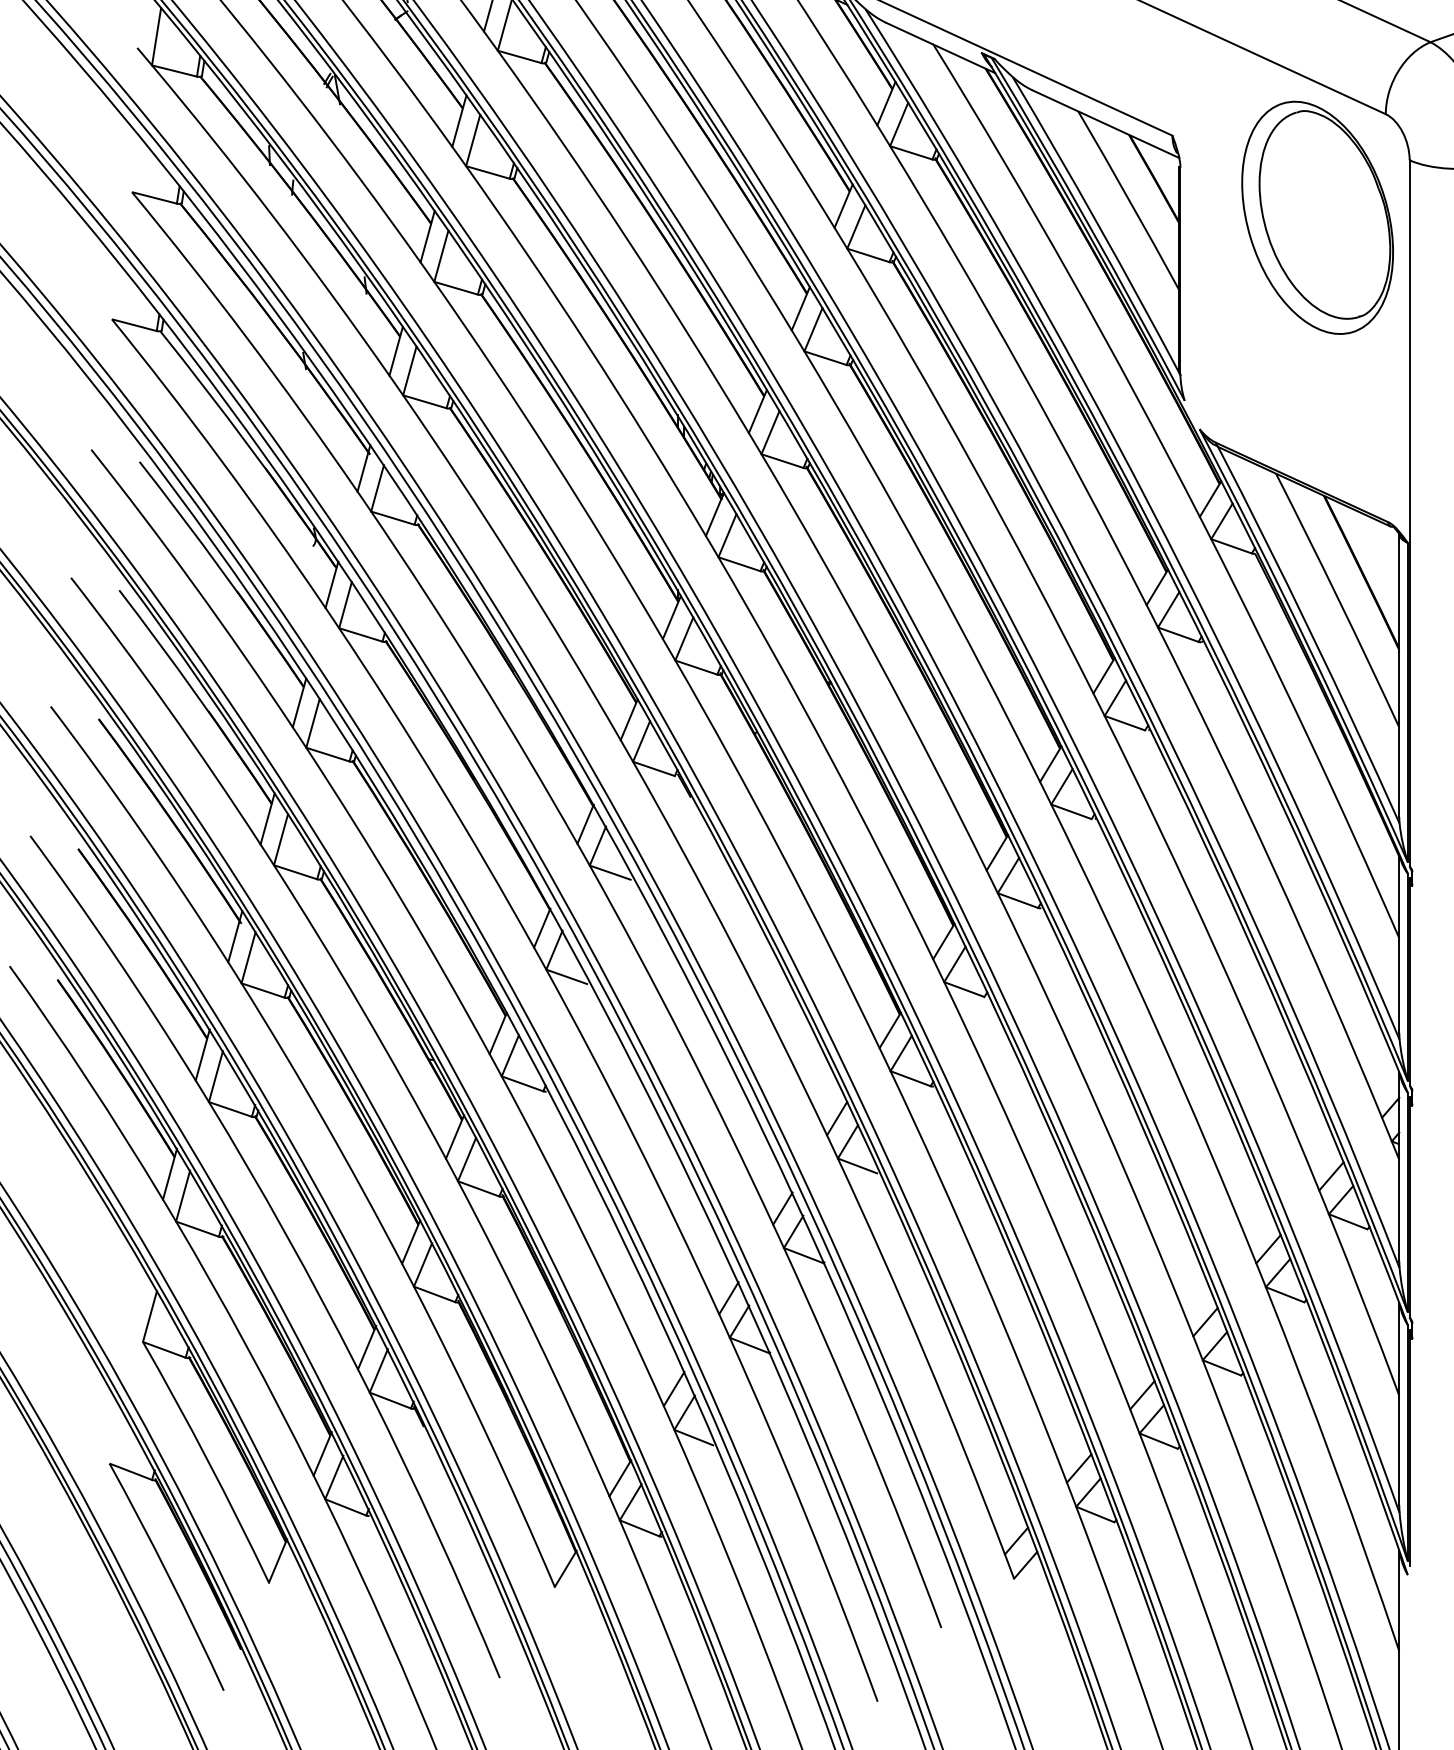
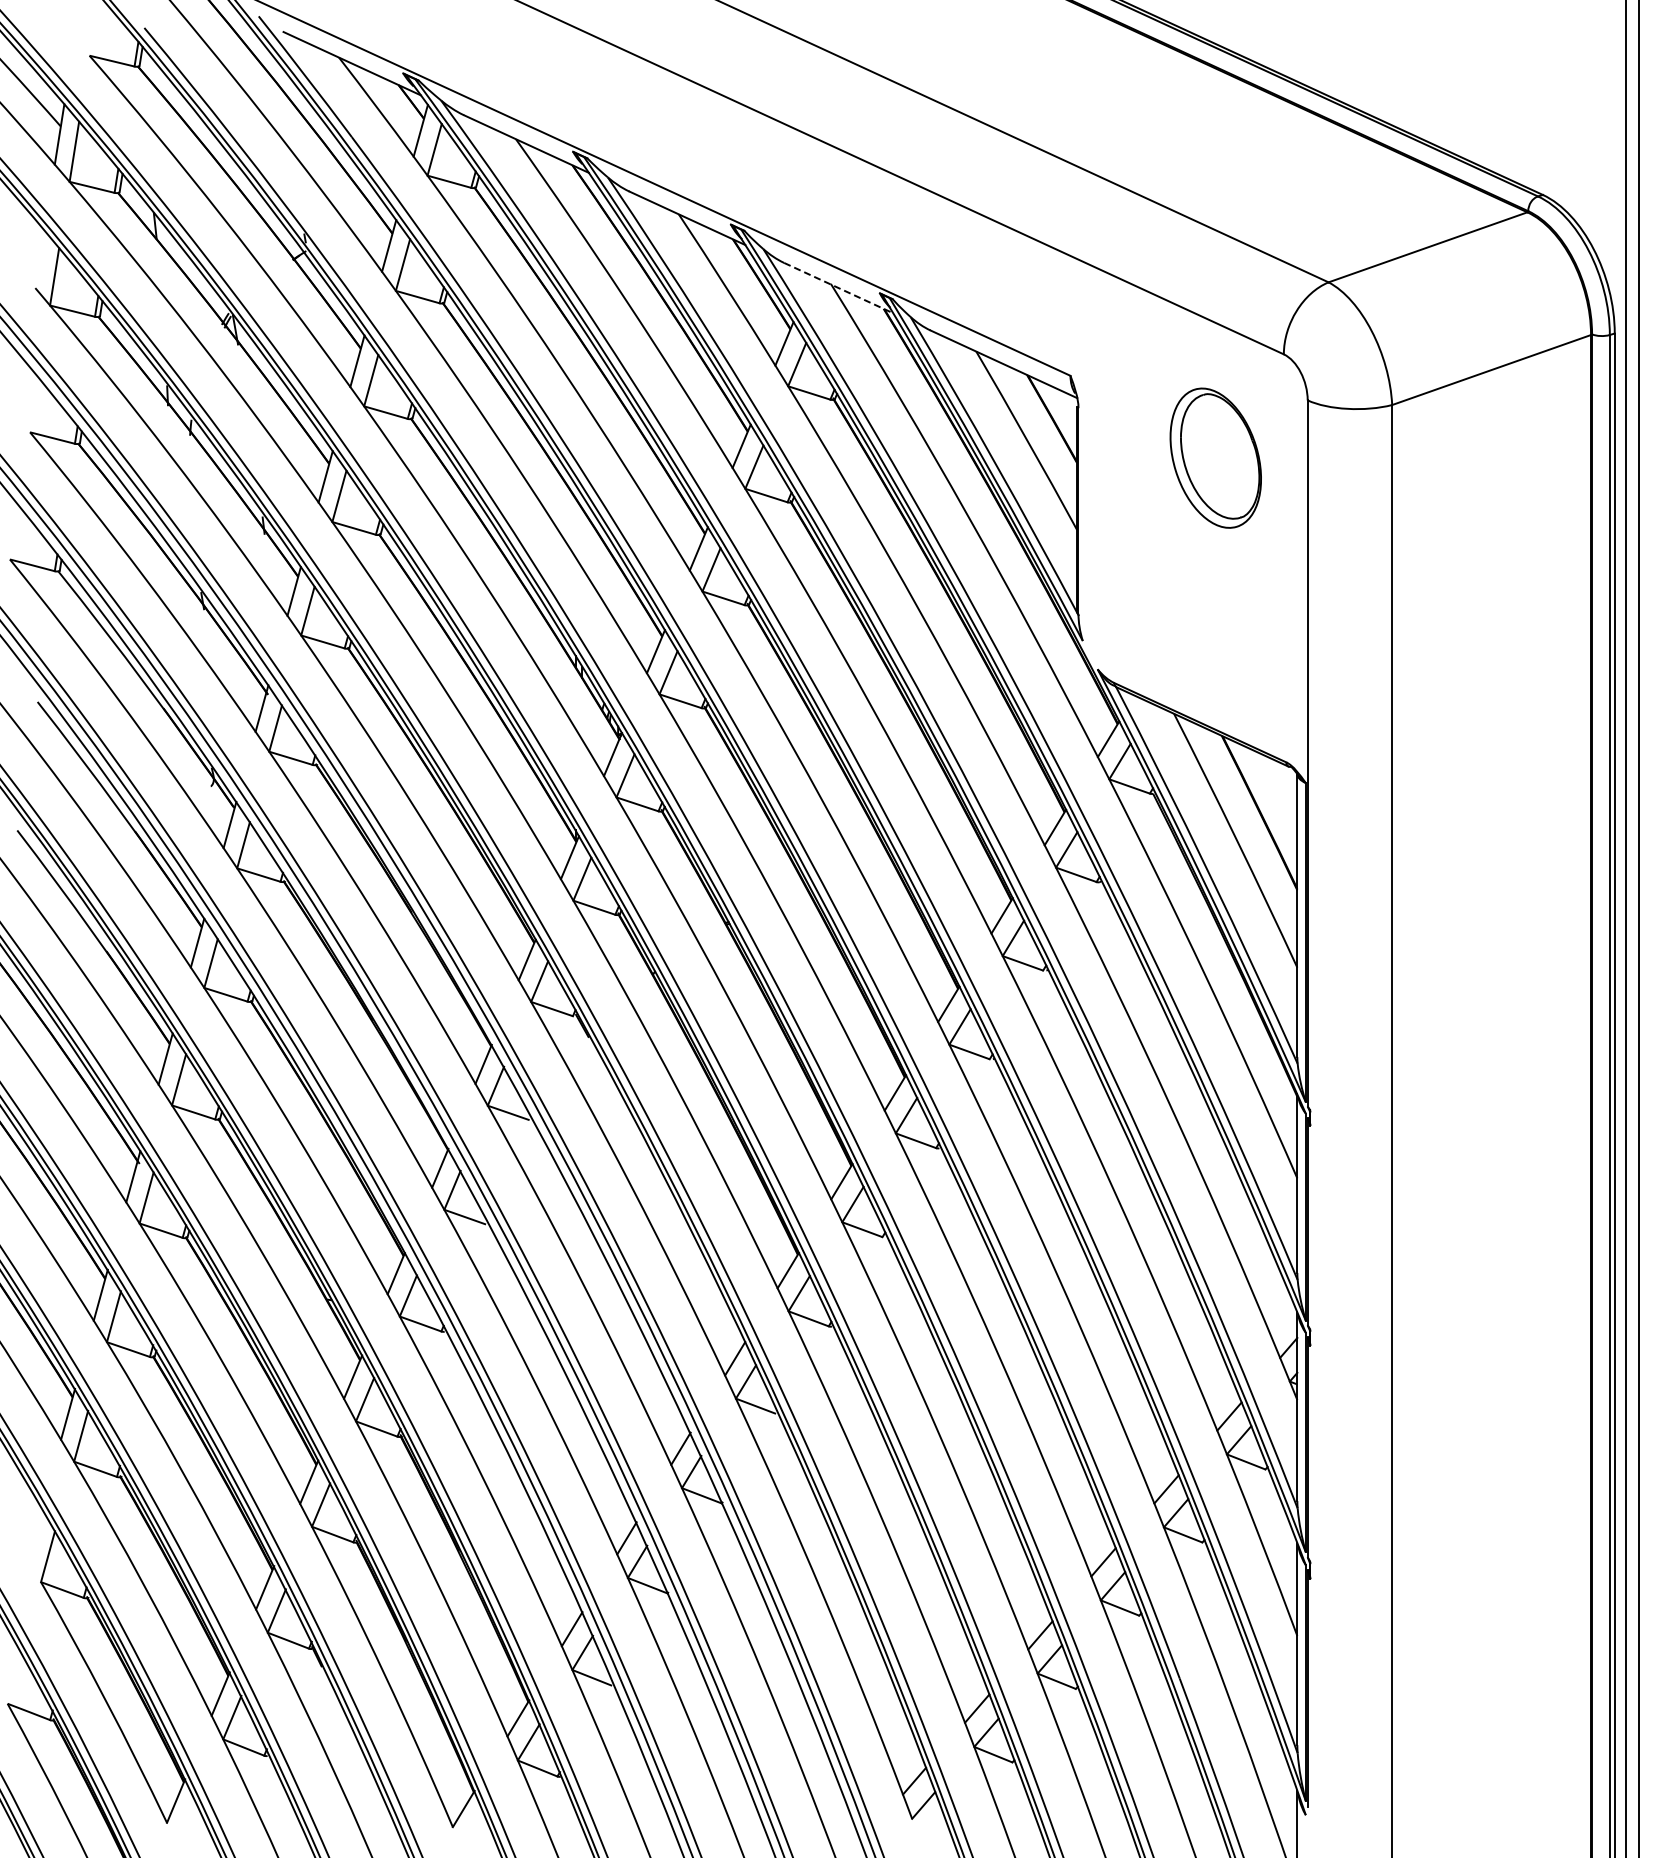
line: (941, 48) -> (839, 288), solid -> dashed
part: (1317, 218) -> (1215, 458), size x0.6

